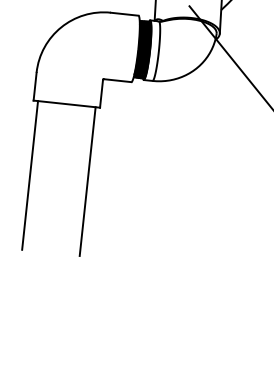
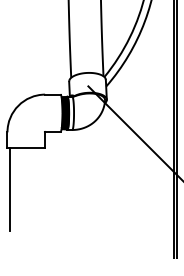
line: (88, 181) -> (42, 189), removed

